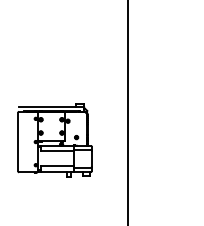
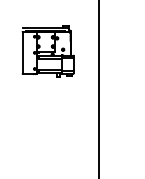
part: (54, 140) -> (47, 51), moved

